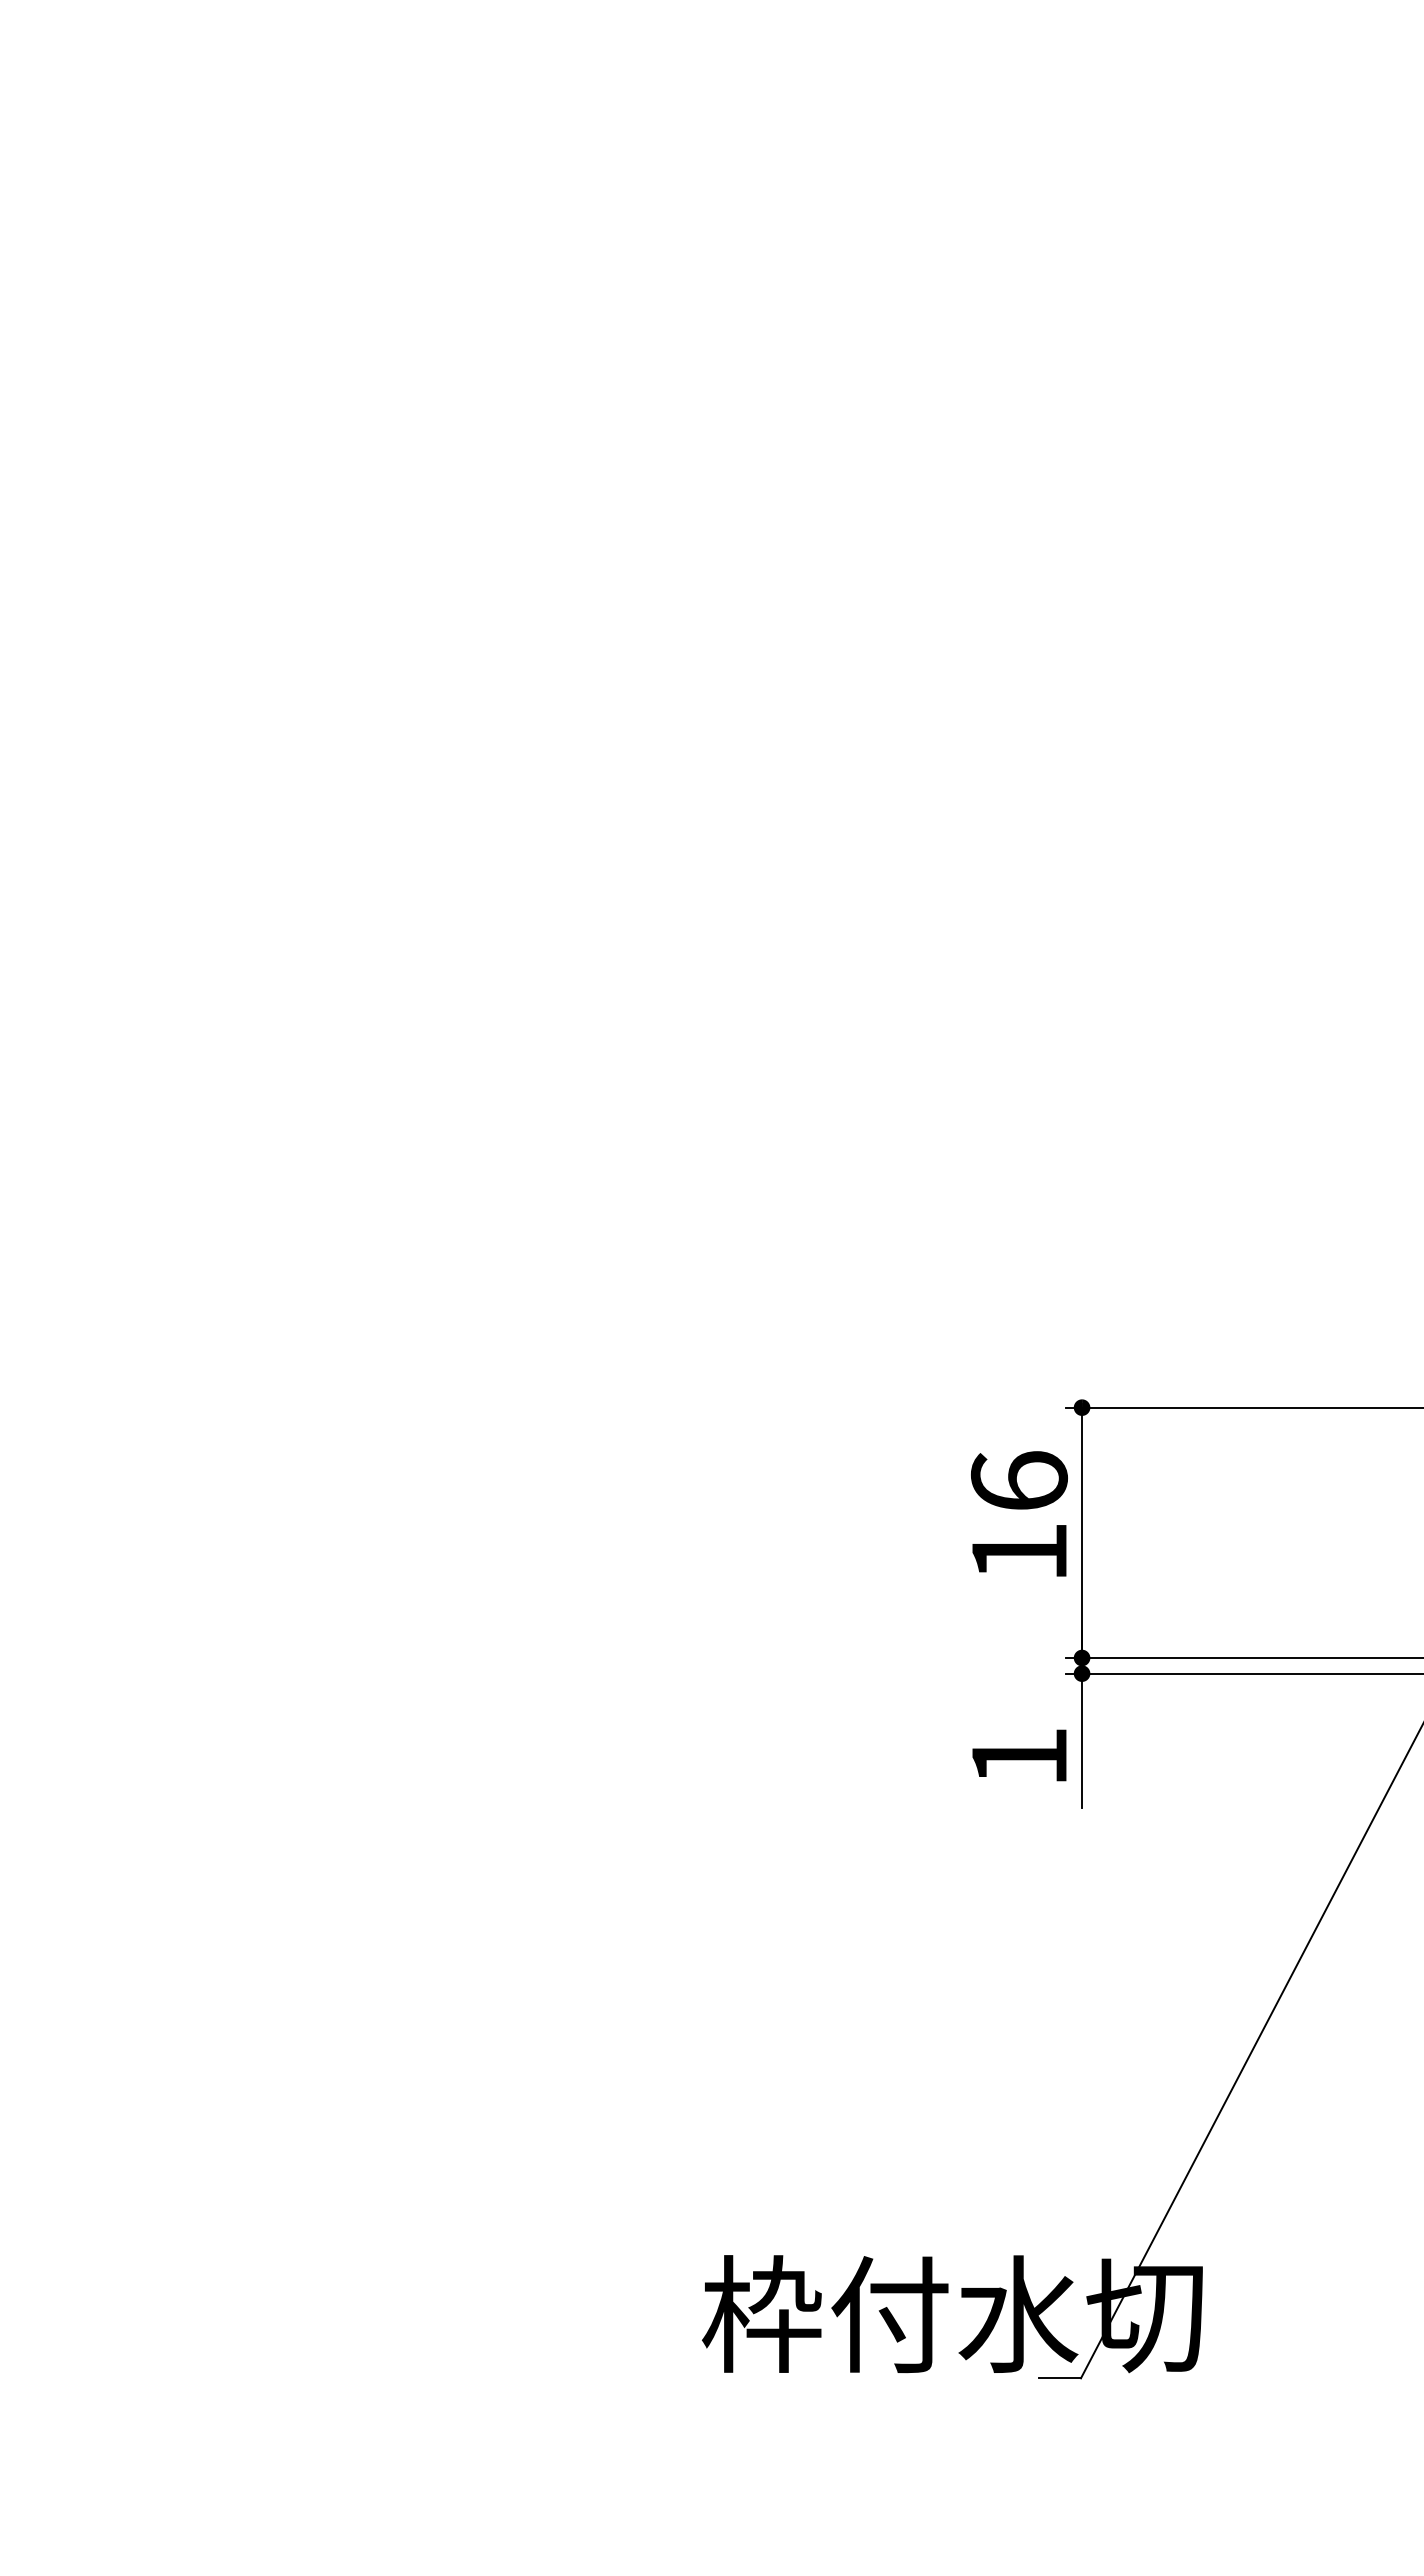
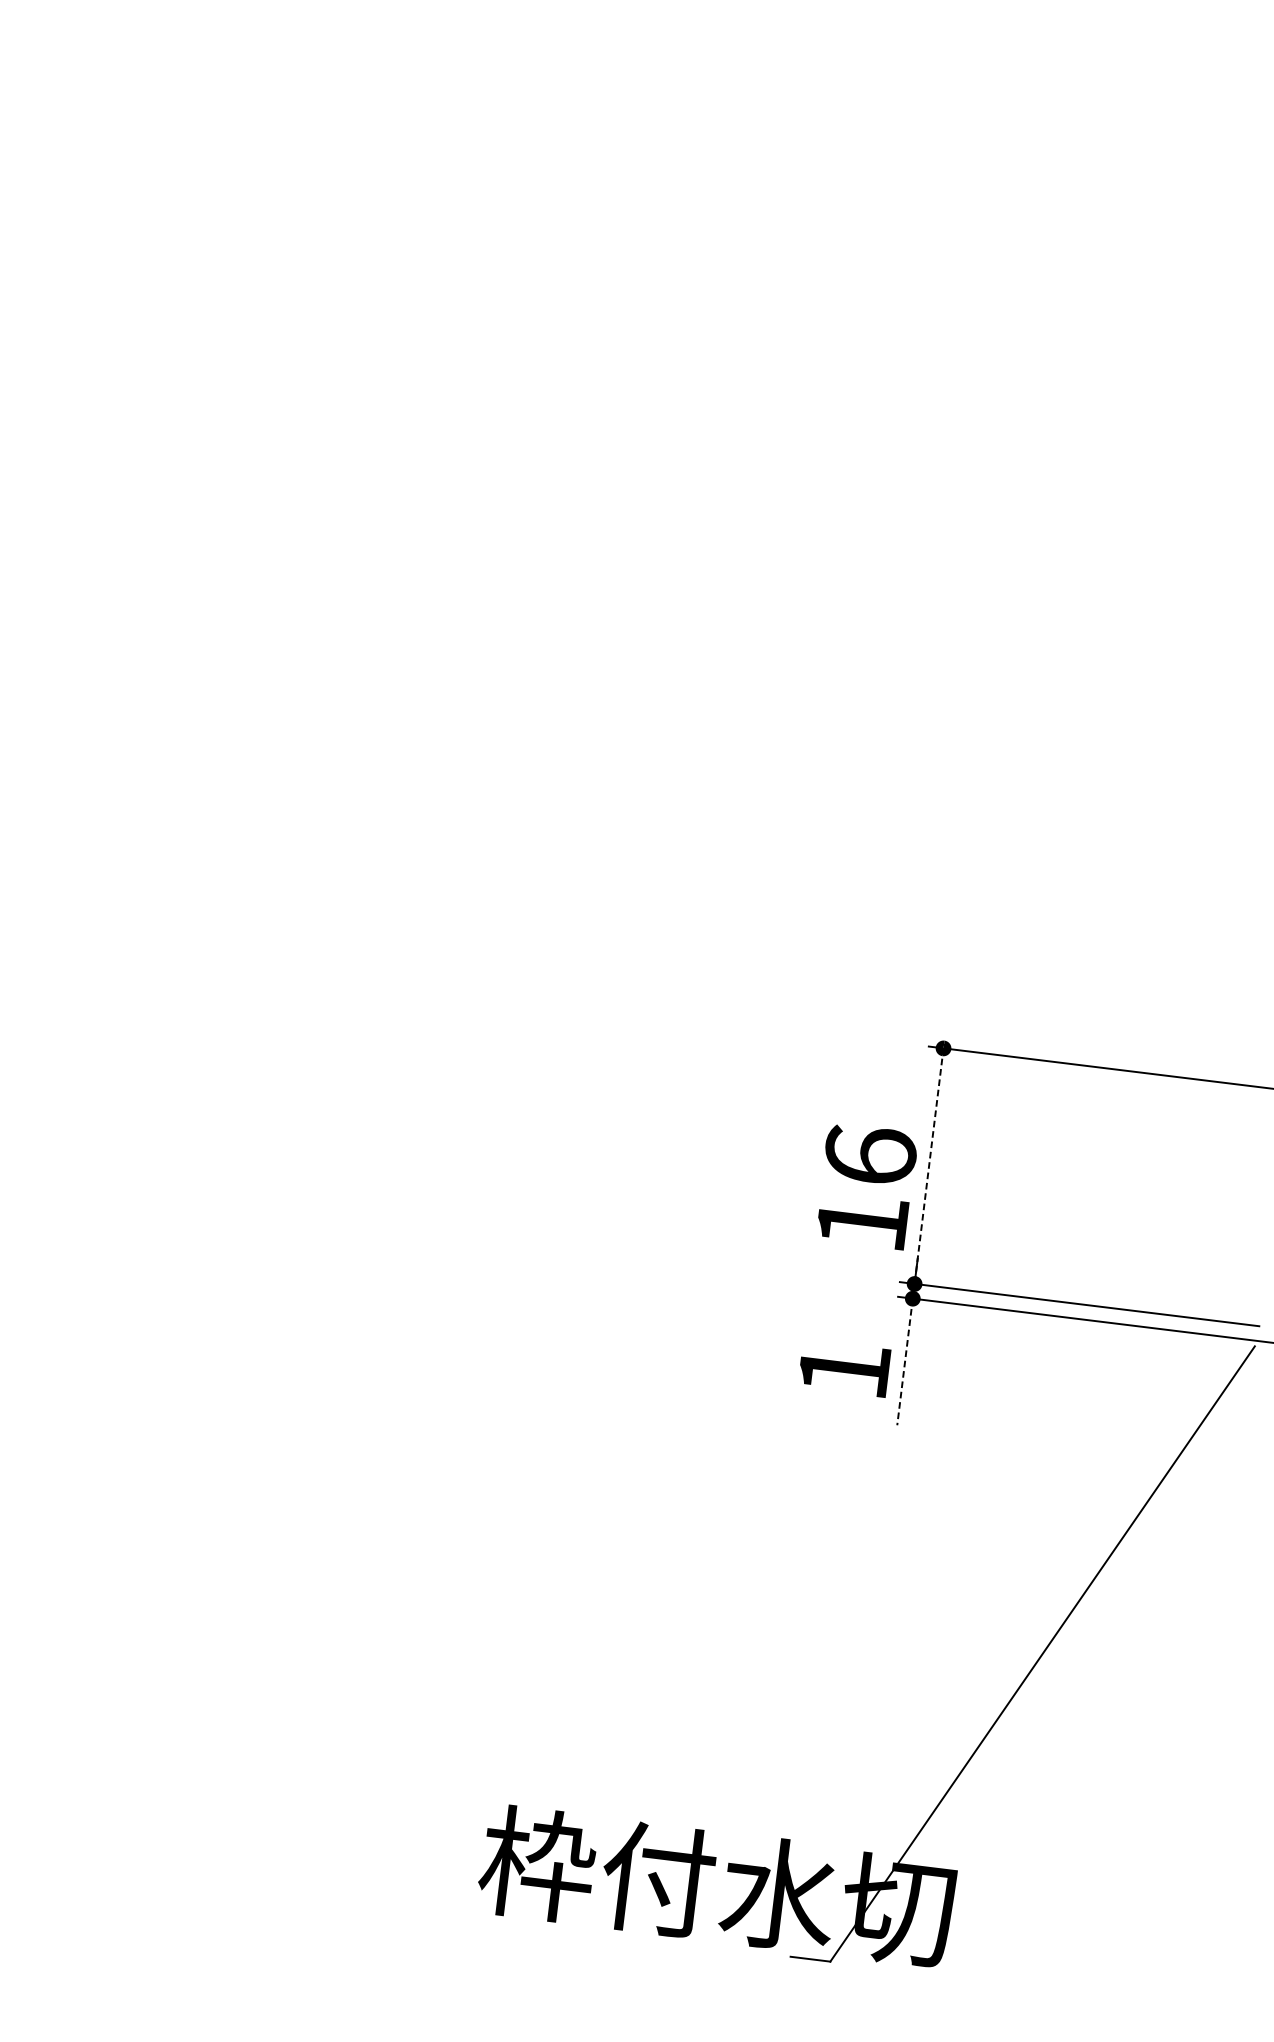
text: (1019, 1513) -> (866, 1185), moved
line: (1082, 1533) -> (929, 1166), solid -> dashed
line: (1082, 1741) -> (905, 1362), solid -> dashed

